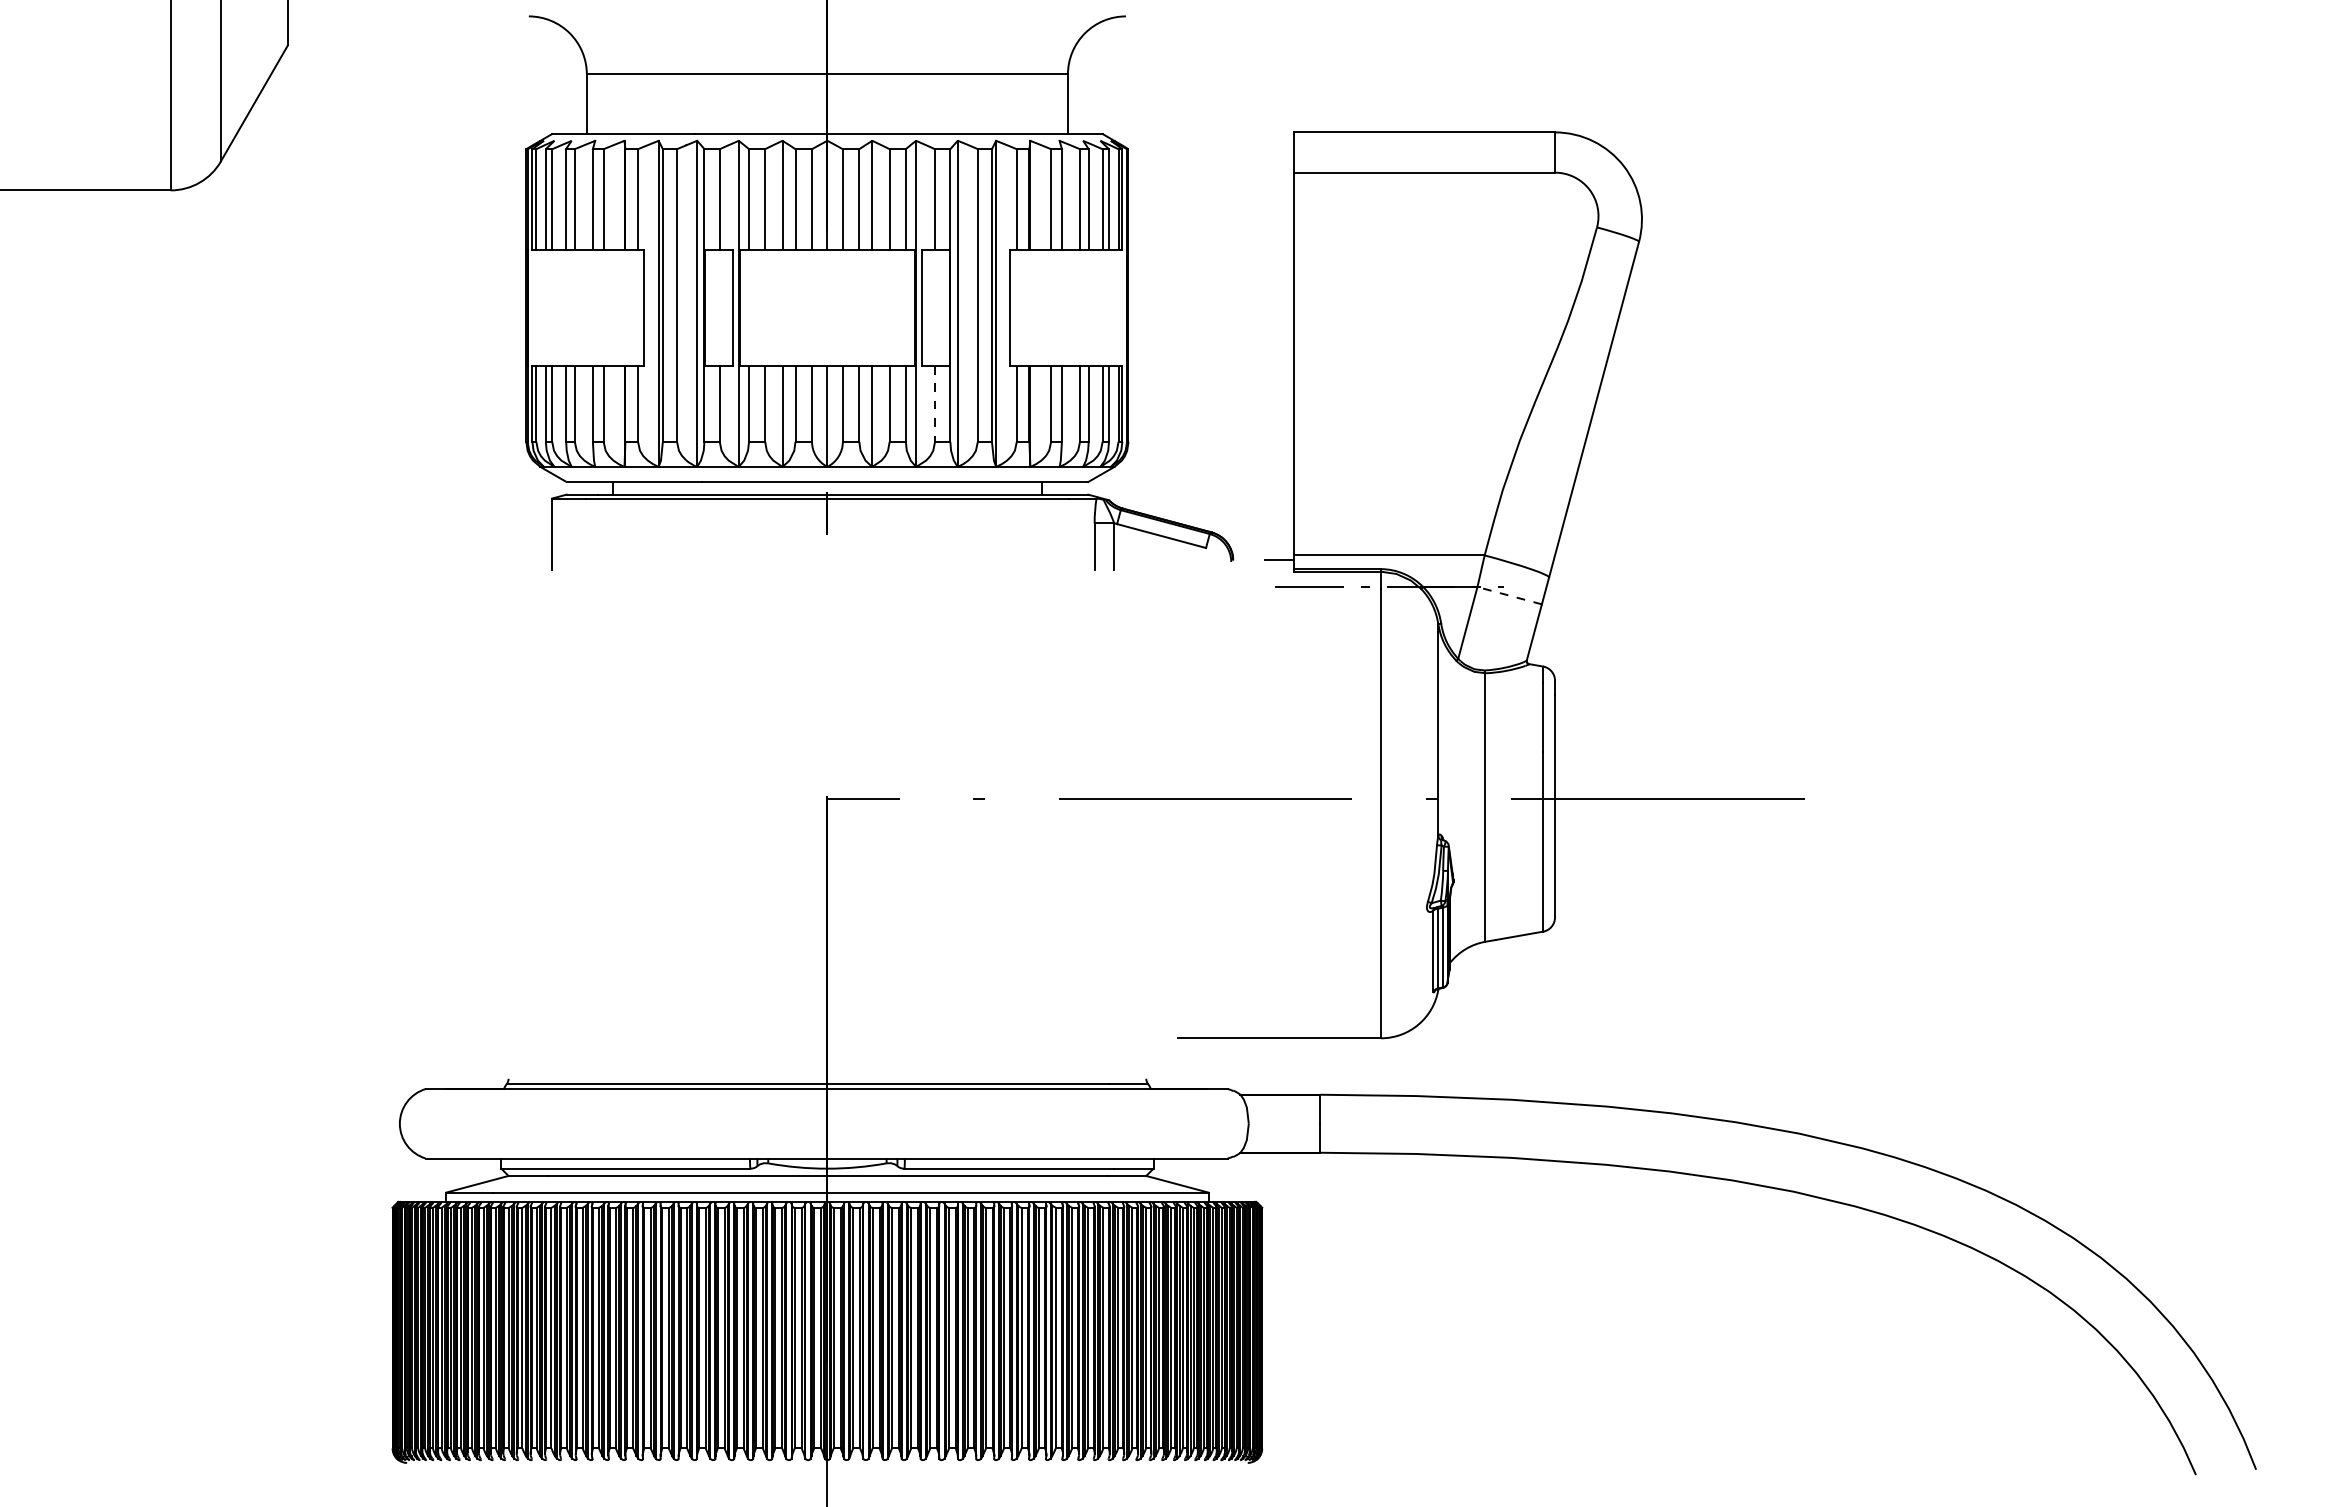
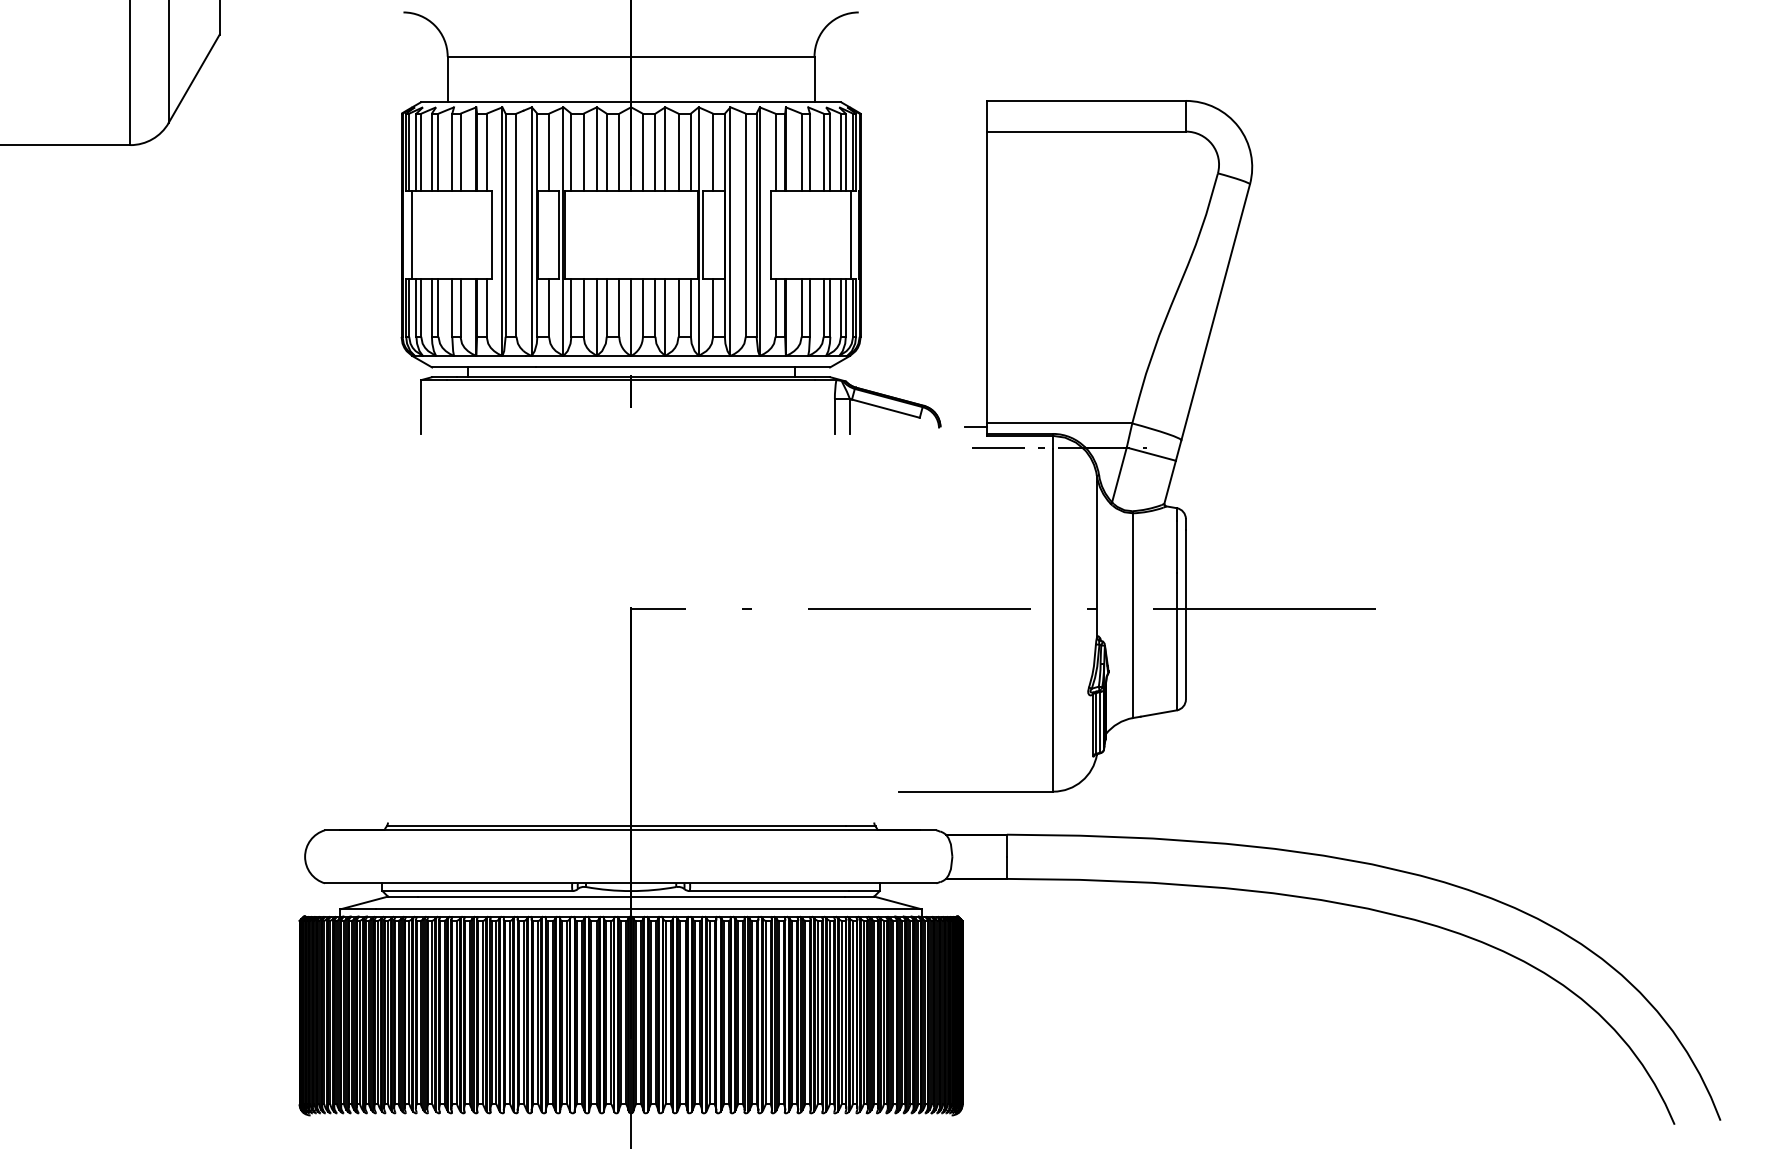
line: (539, 307) -> (411, 234), added
line: (1115, 307) -> (850, 234), added
line: (935, 403) -> (713, 307), dashed -> solid
line: (1509, 595) -> (1151, 454), dashed -> solid

